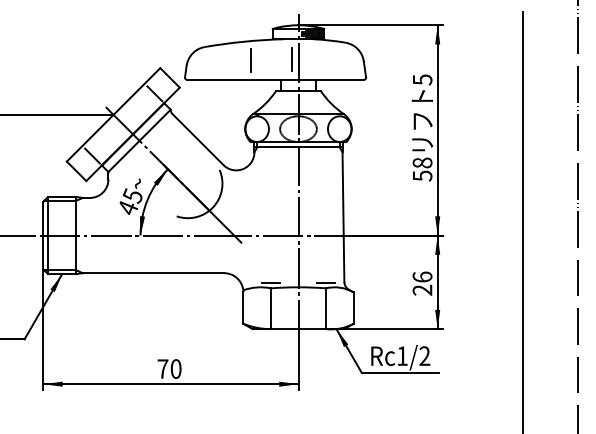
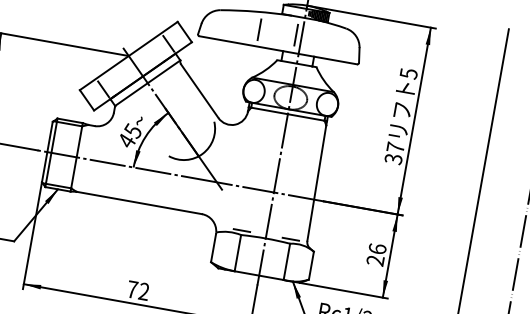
text: (422, 168) -> (394, 152), 58 -> 37
text: (175, 368) -> (143, 291), 70 -> 72

